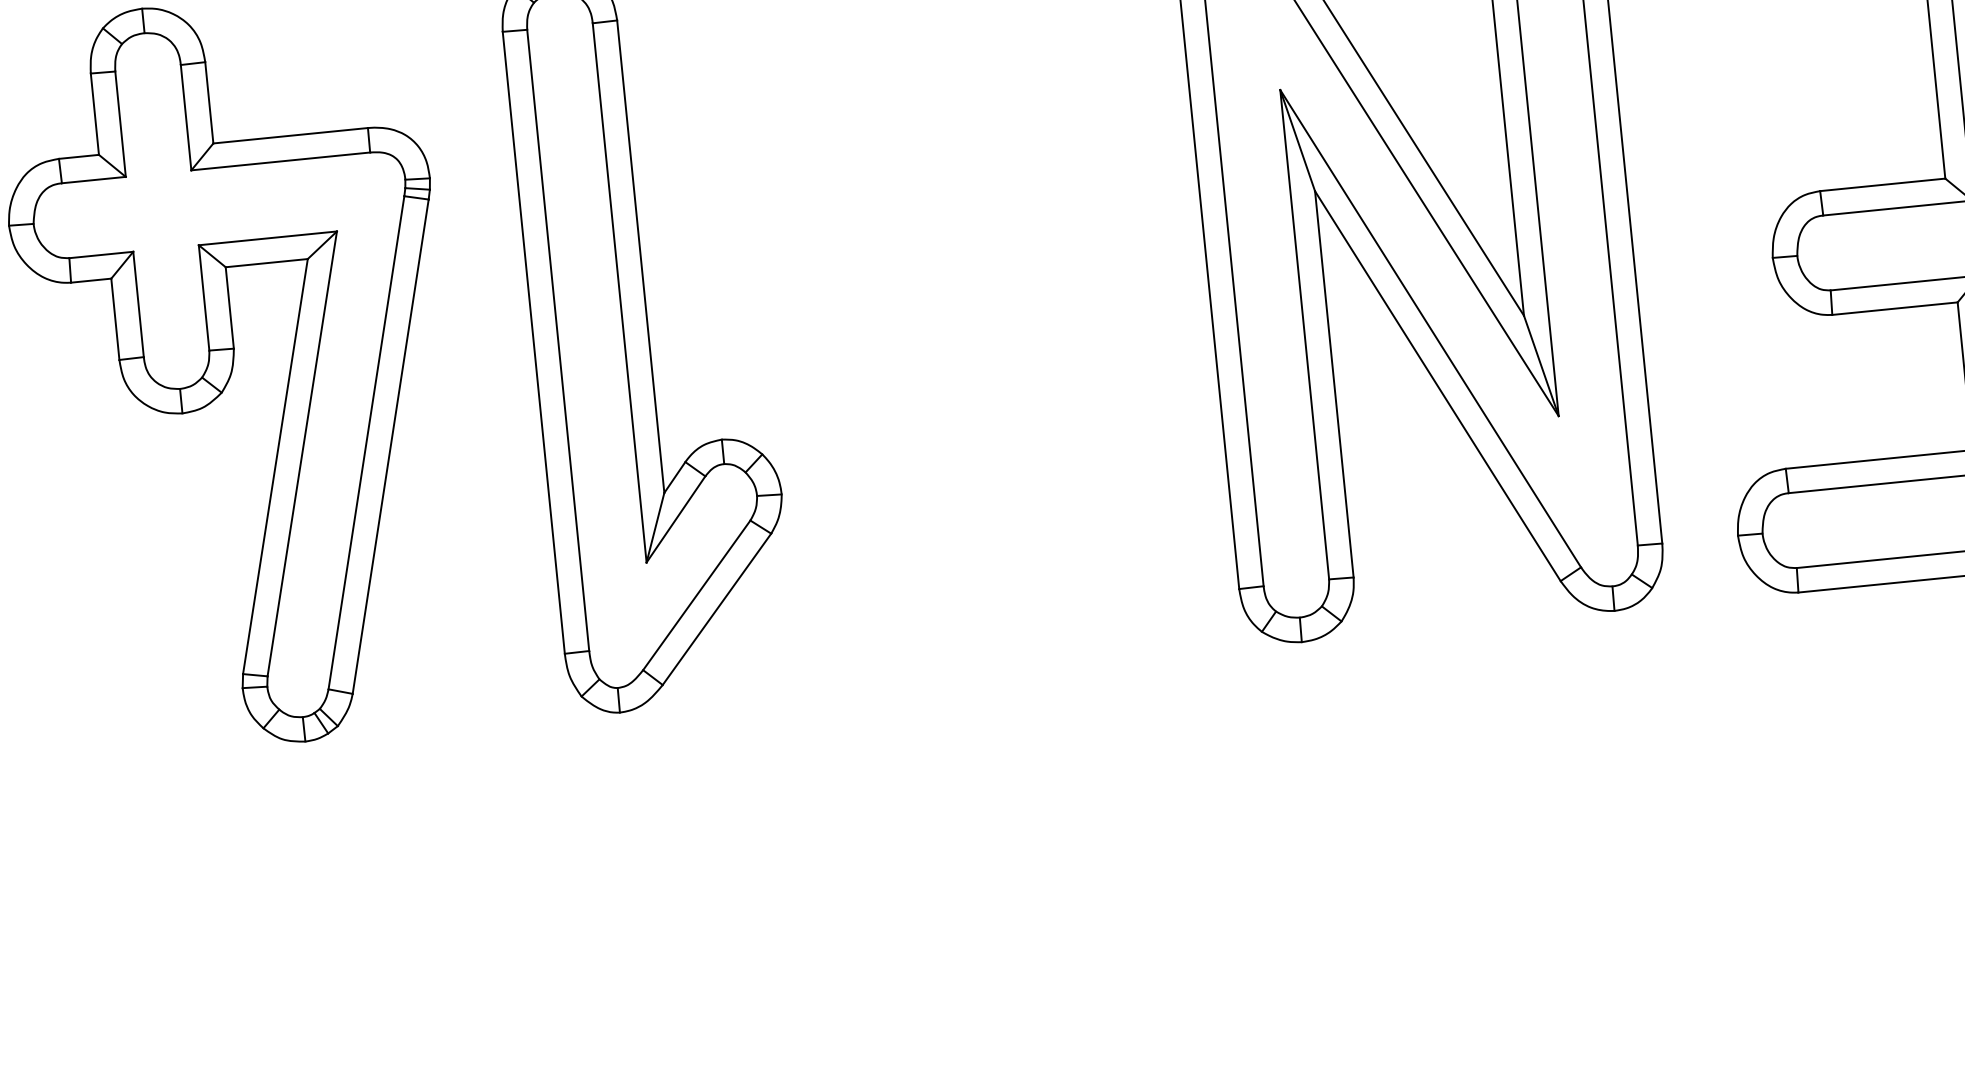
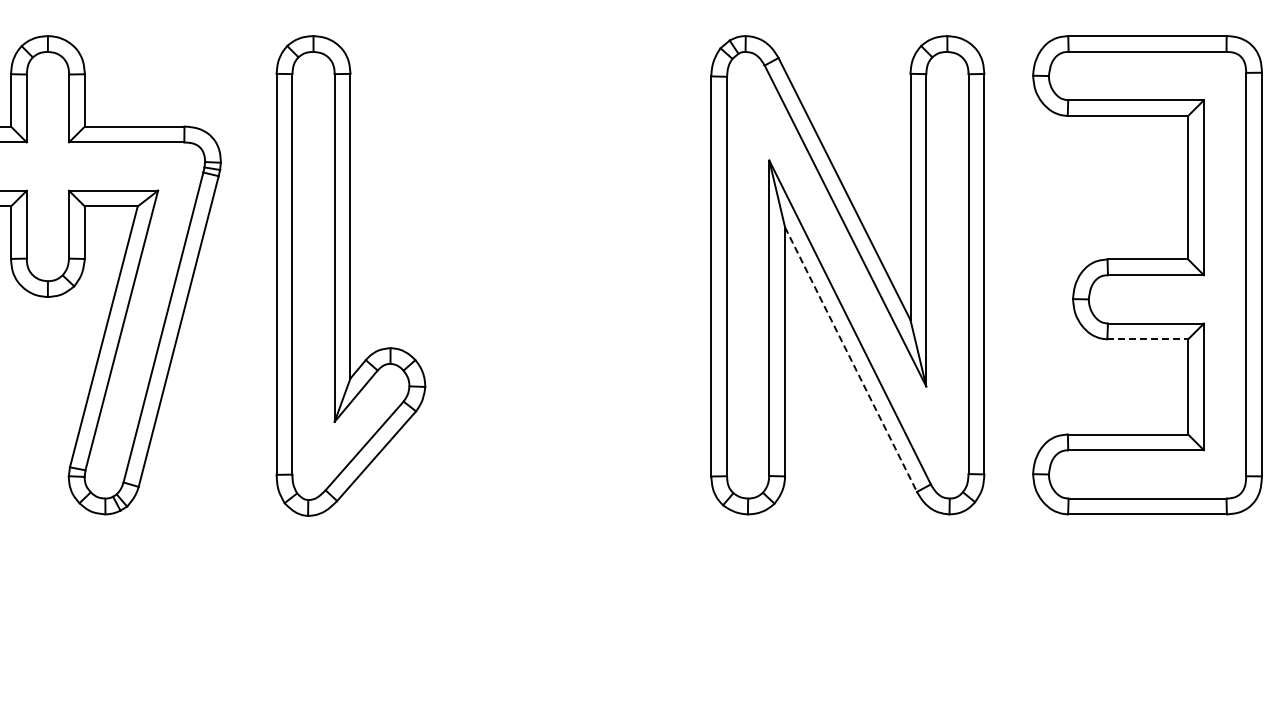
line: (1896, 308) -> (1148, 339), solid -> dashed
line: (1438, 385) -> (851, 359), solid -> dashed

